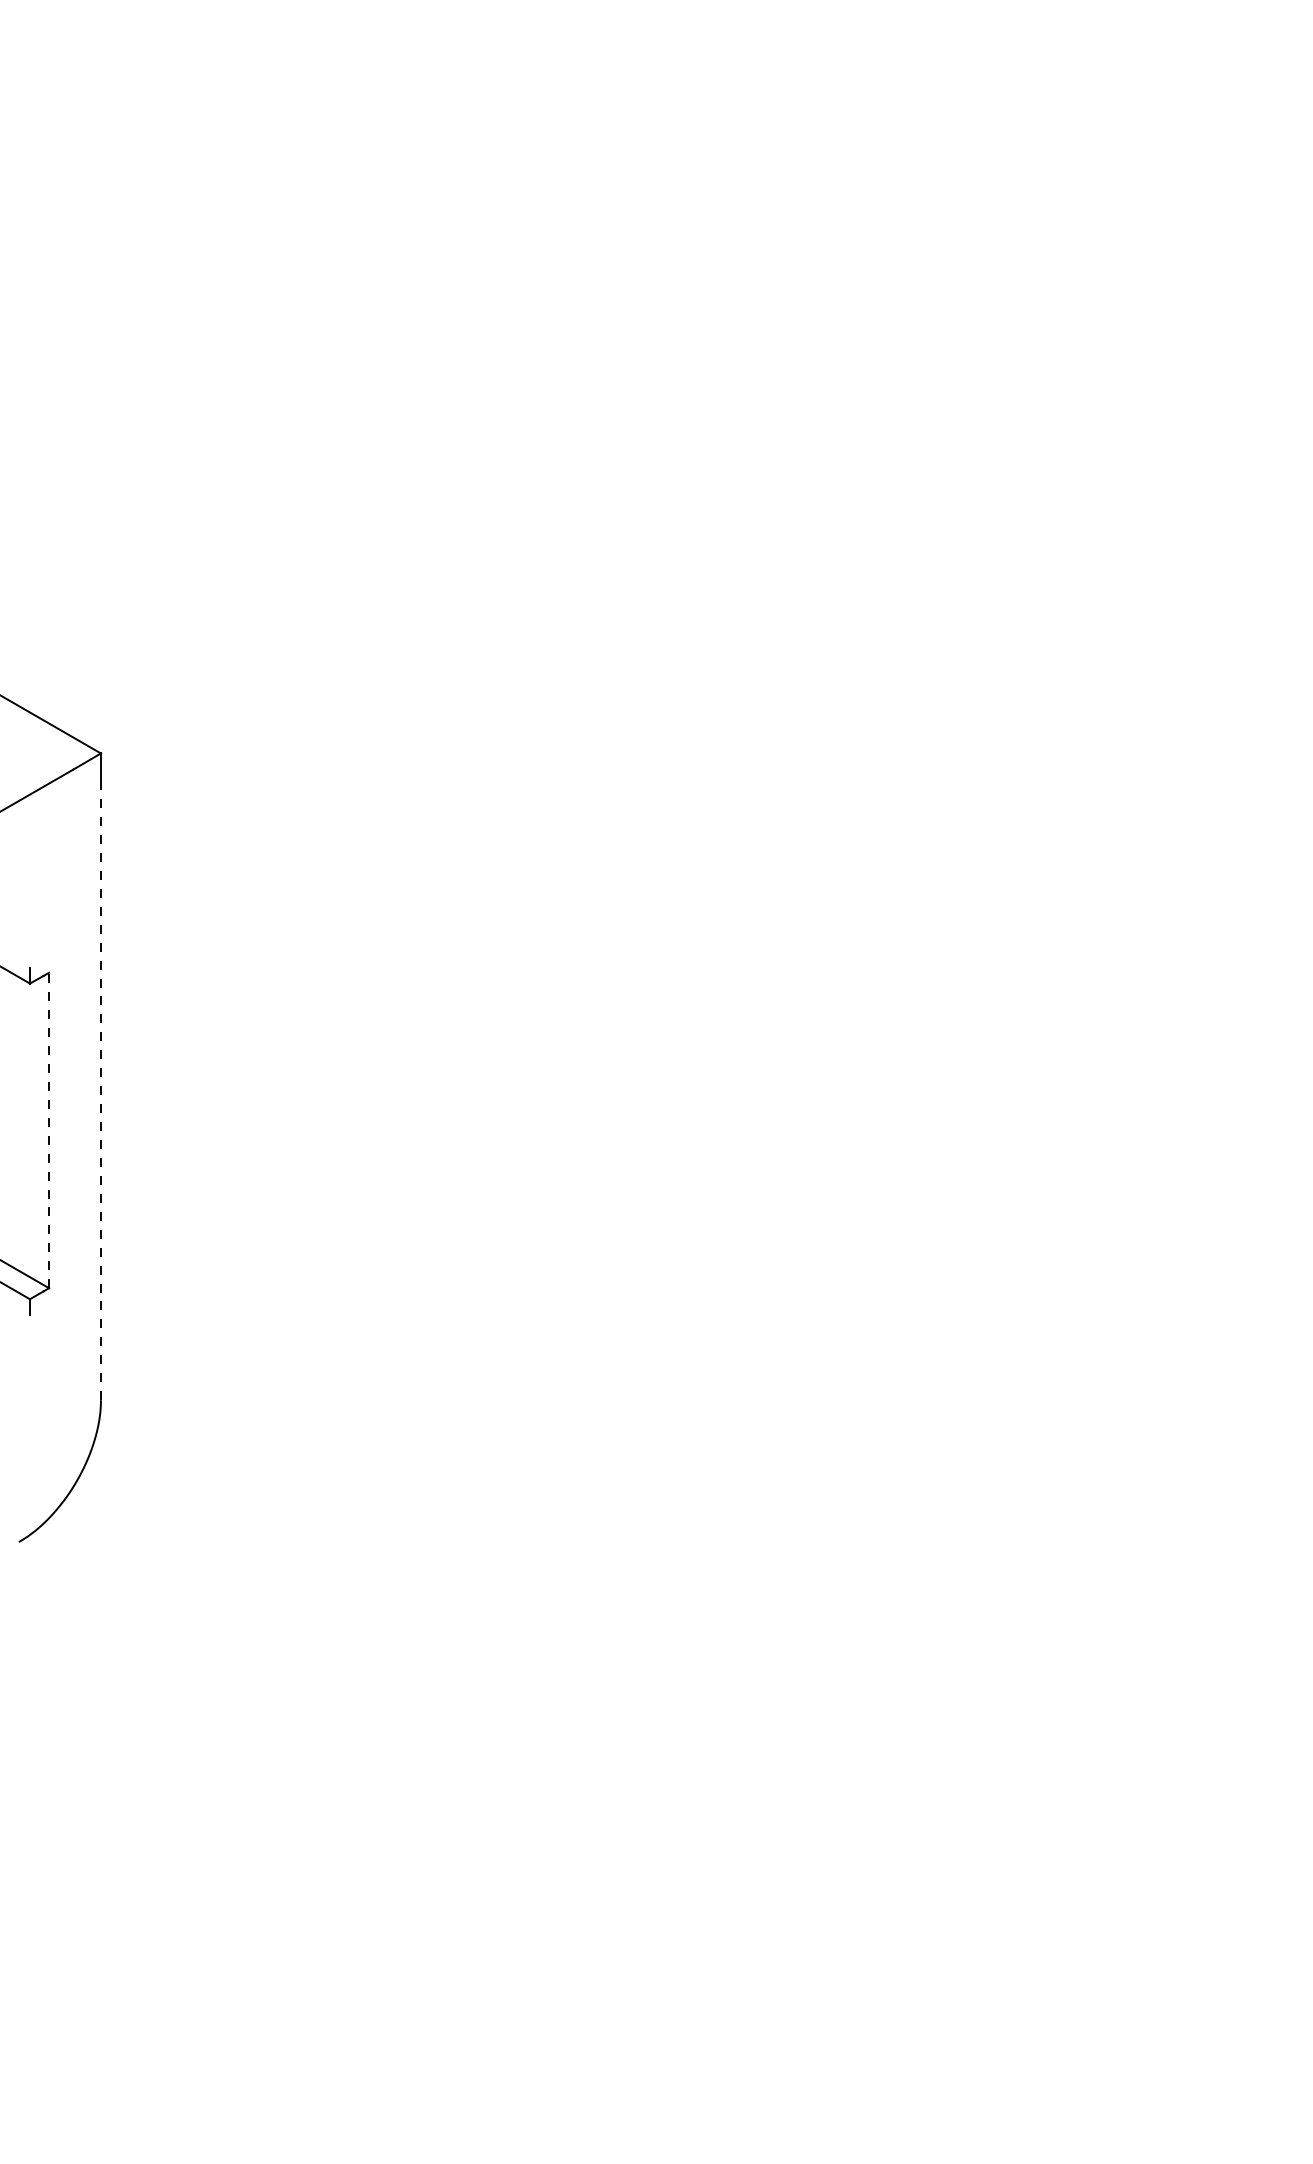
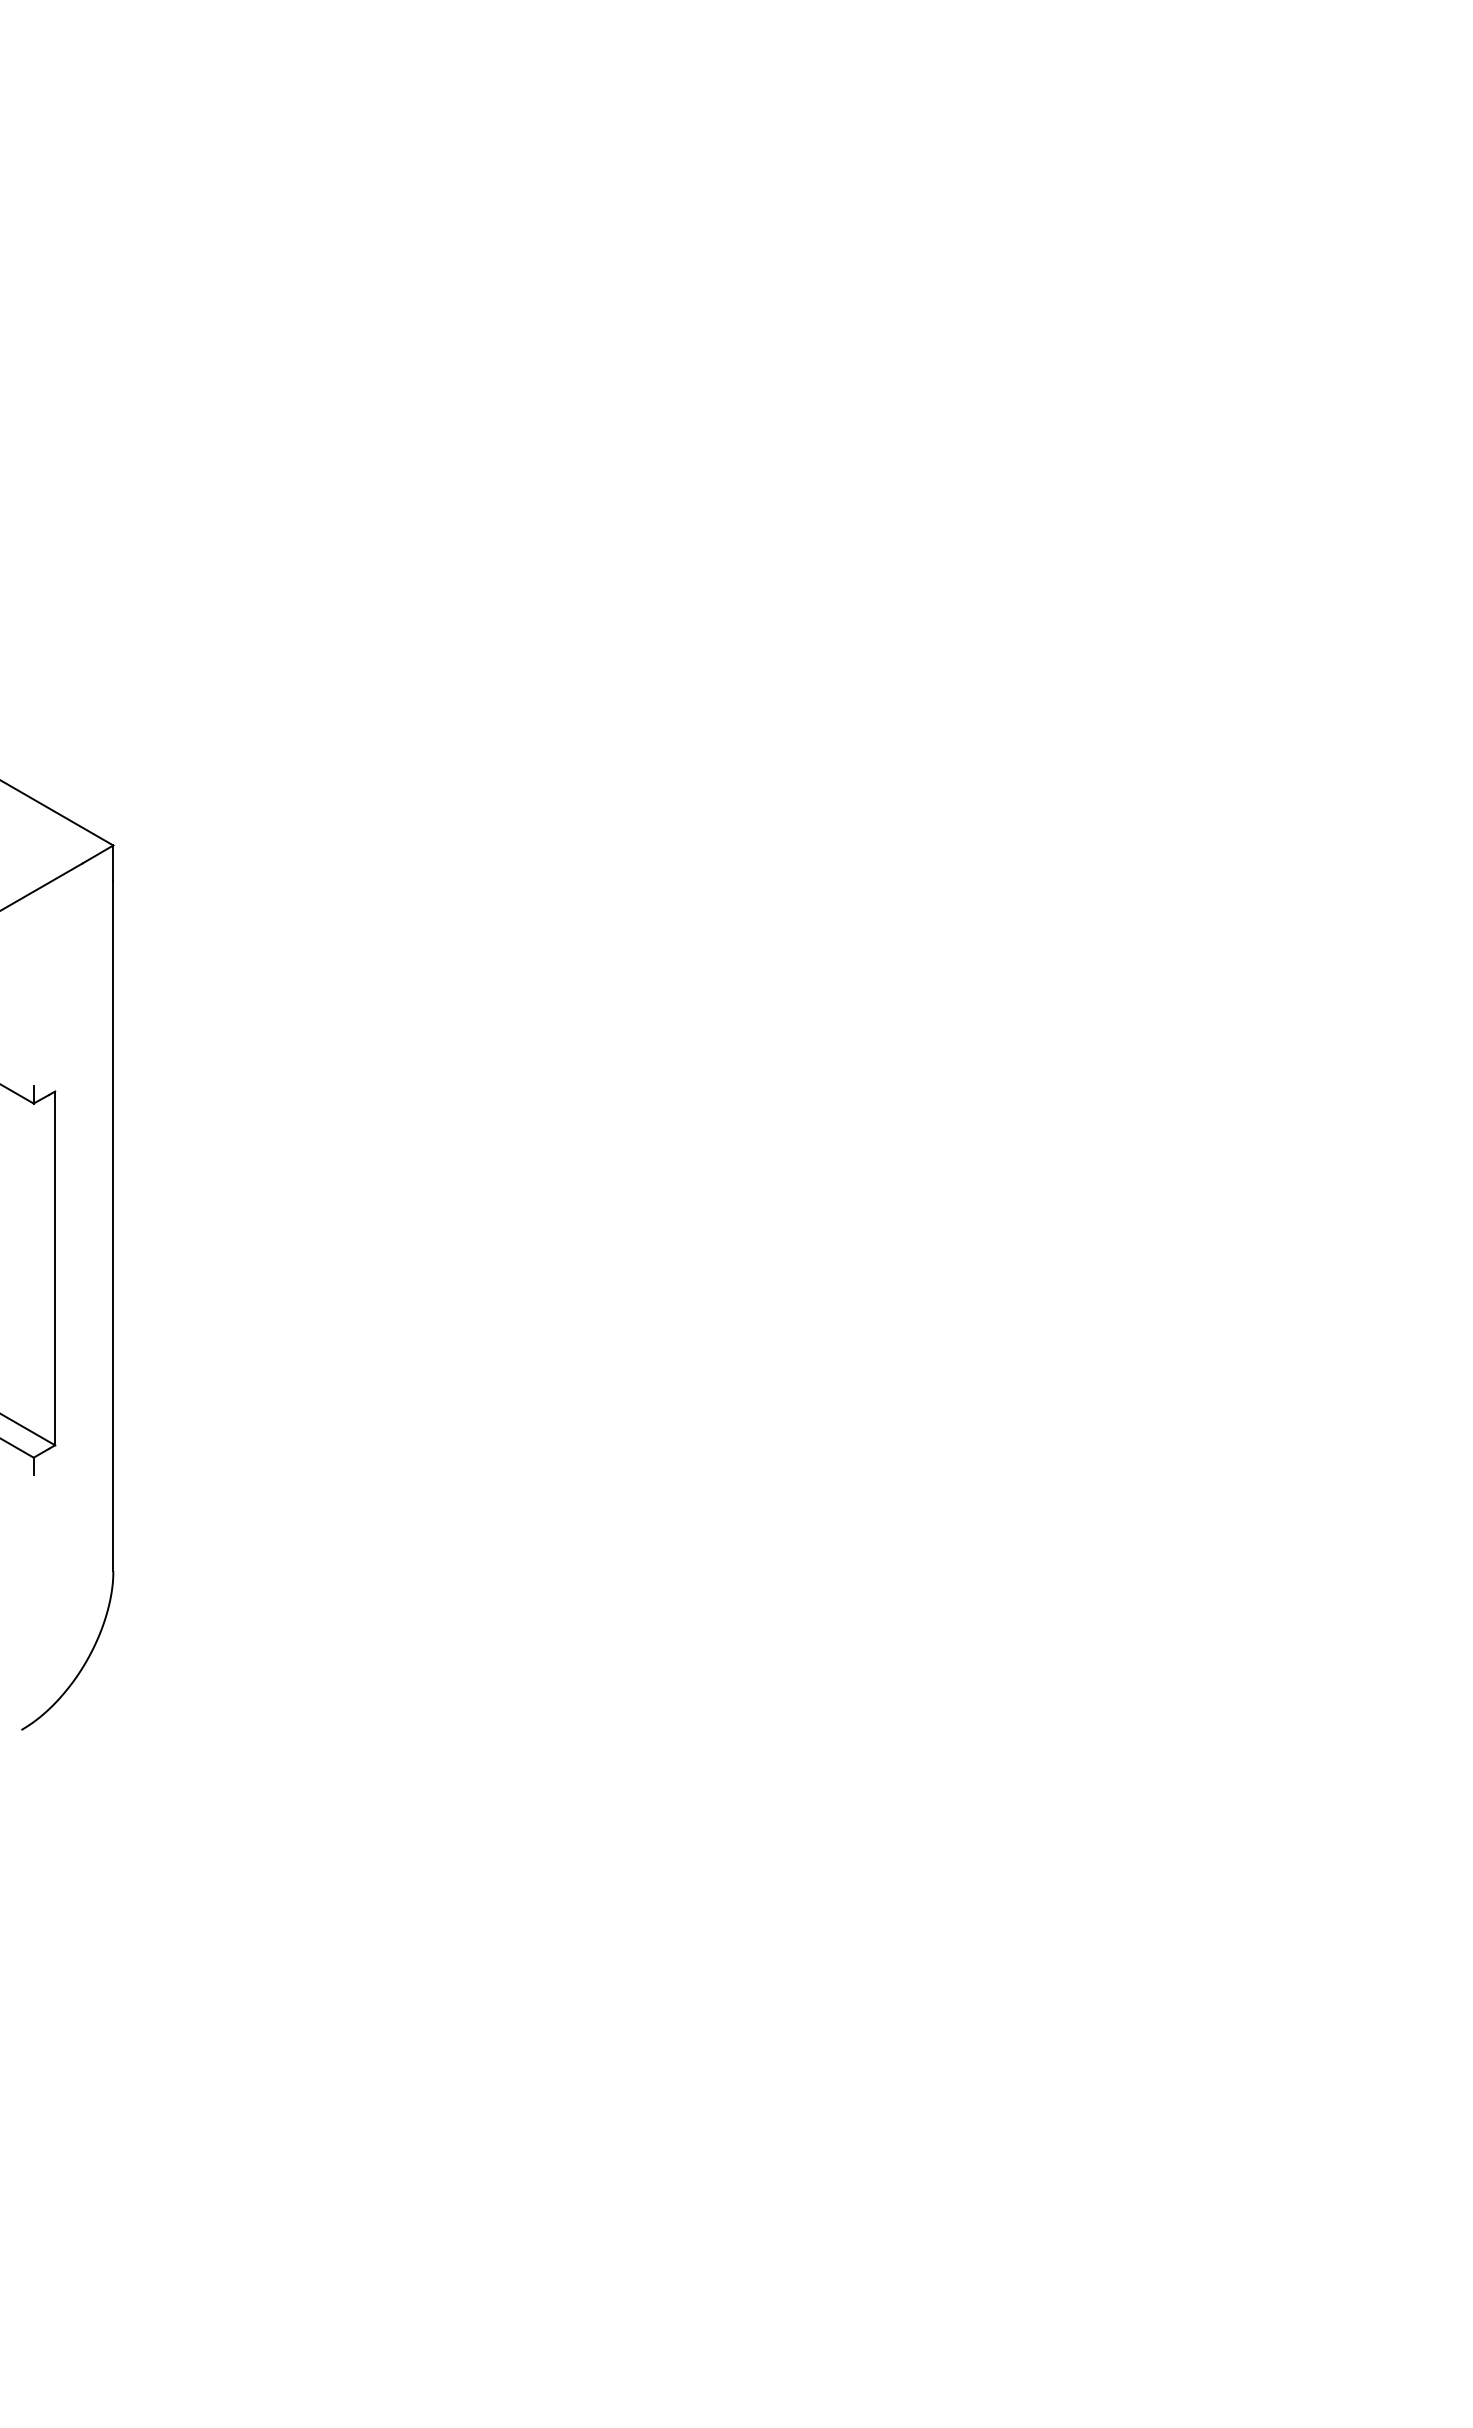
line: (101, 1092) -> (113, 1225), dashed -> solid
line: (49, 1130) -> (55, 1268), dashed -> solid

